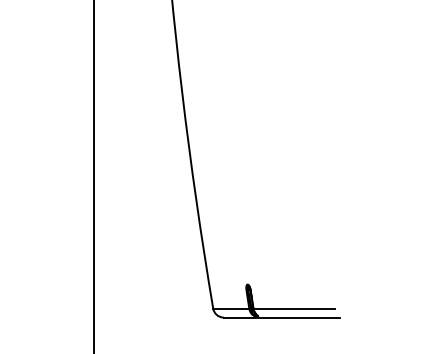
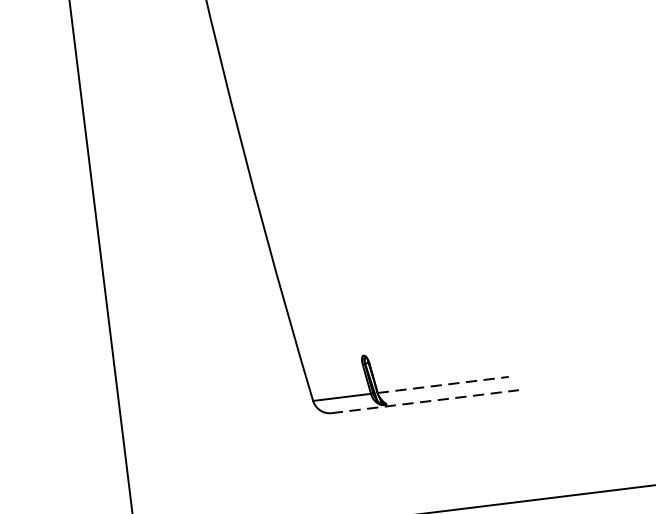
line: (294, 308) -> (443, 384), solid -> dashed
line: (282, 317) -> (425, 401), solid -> dashed

